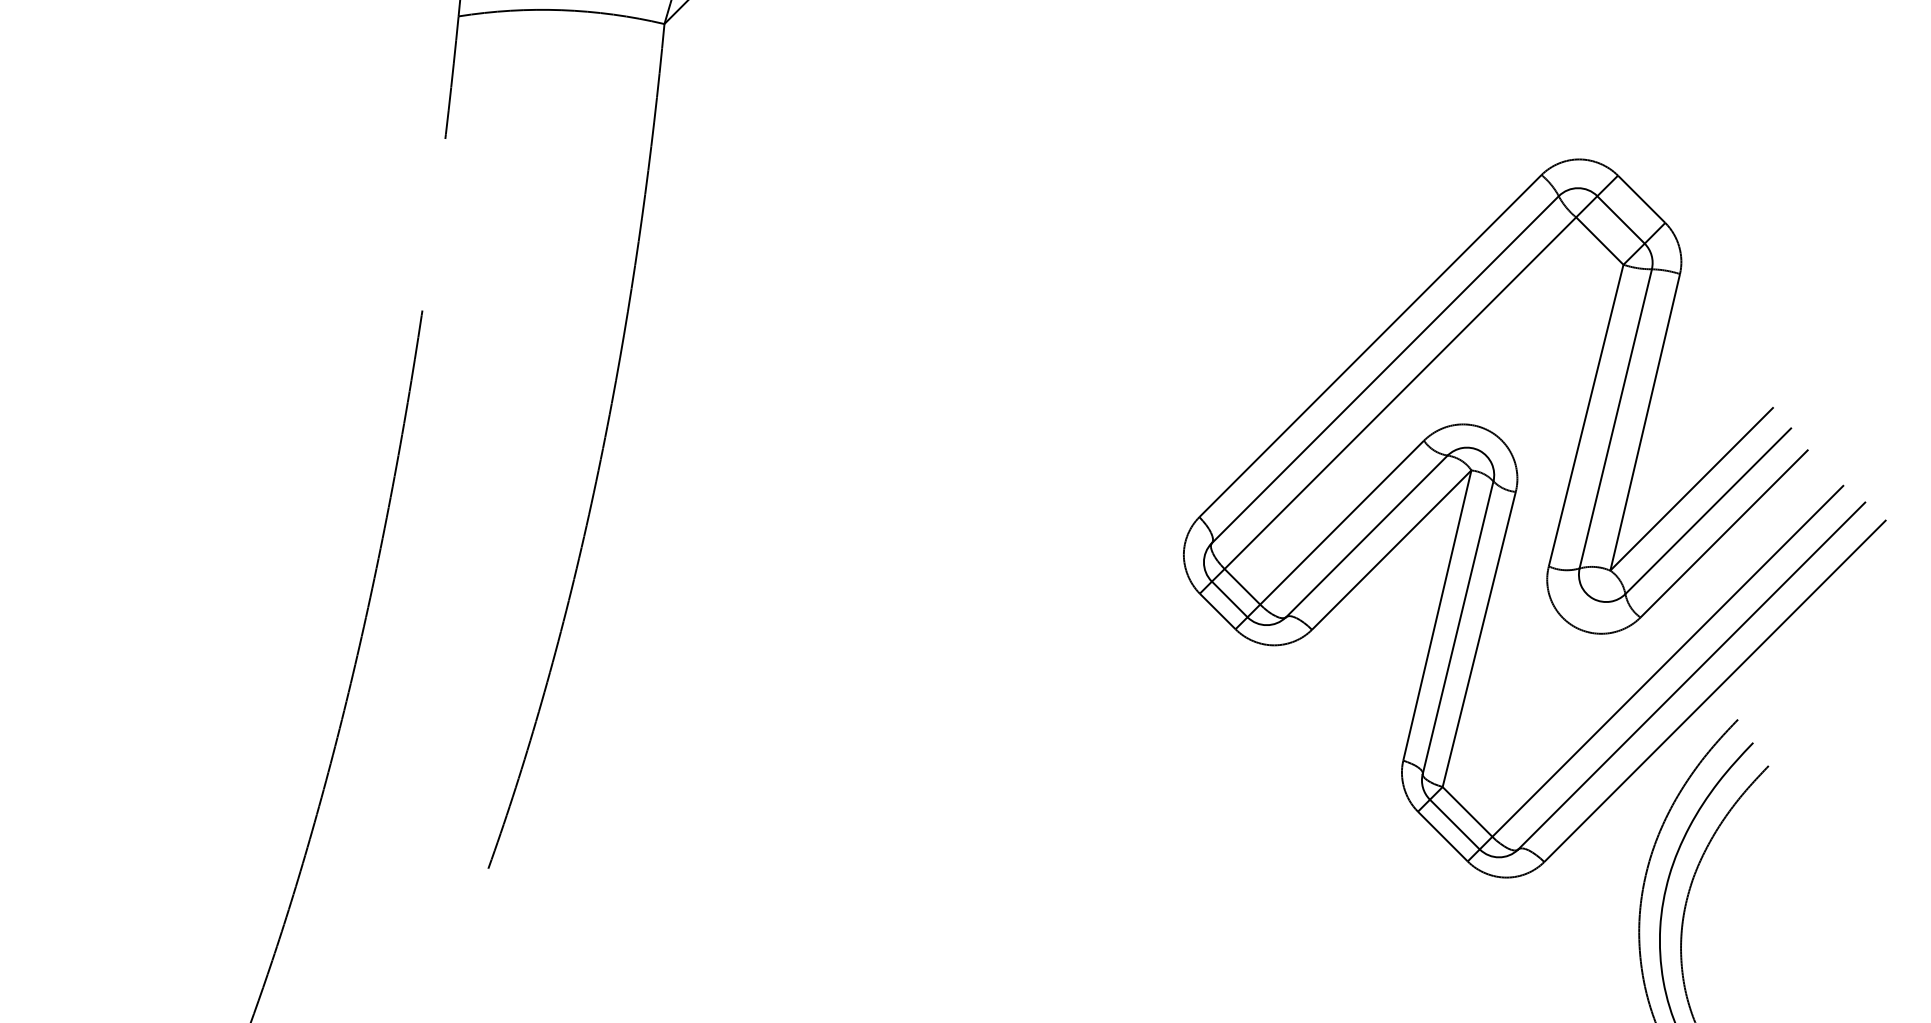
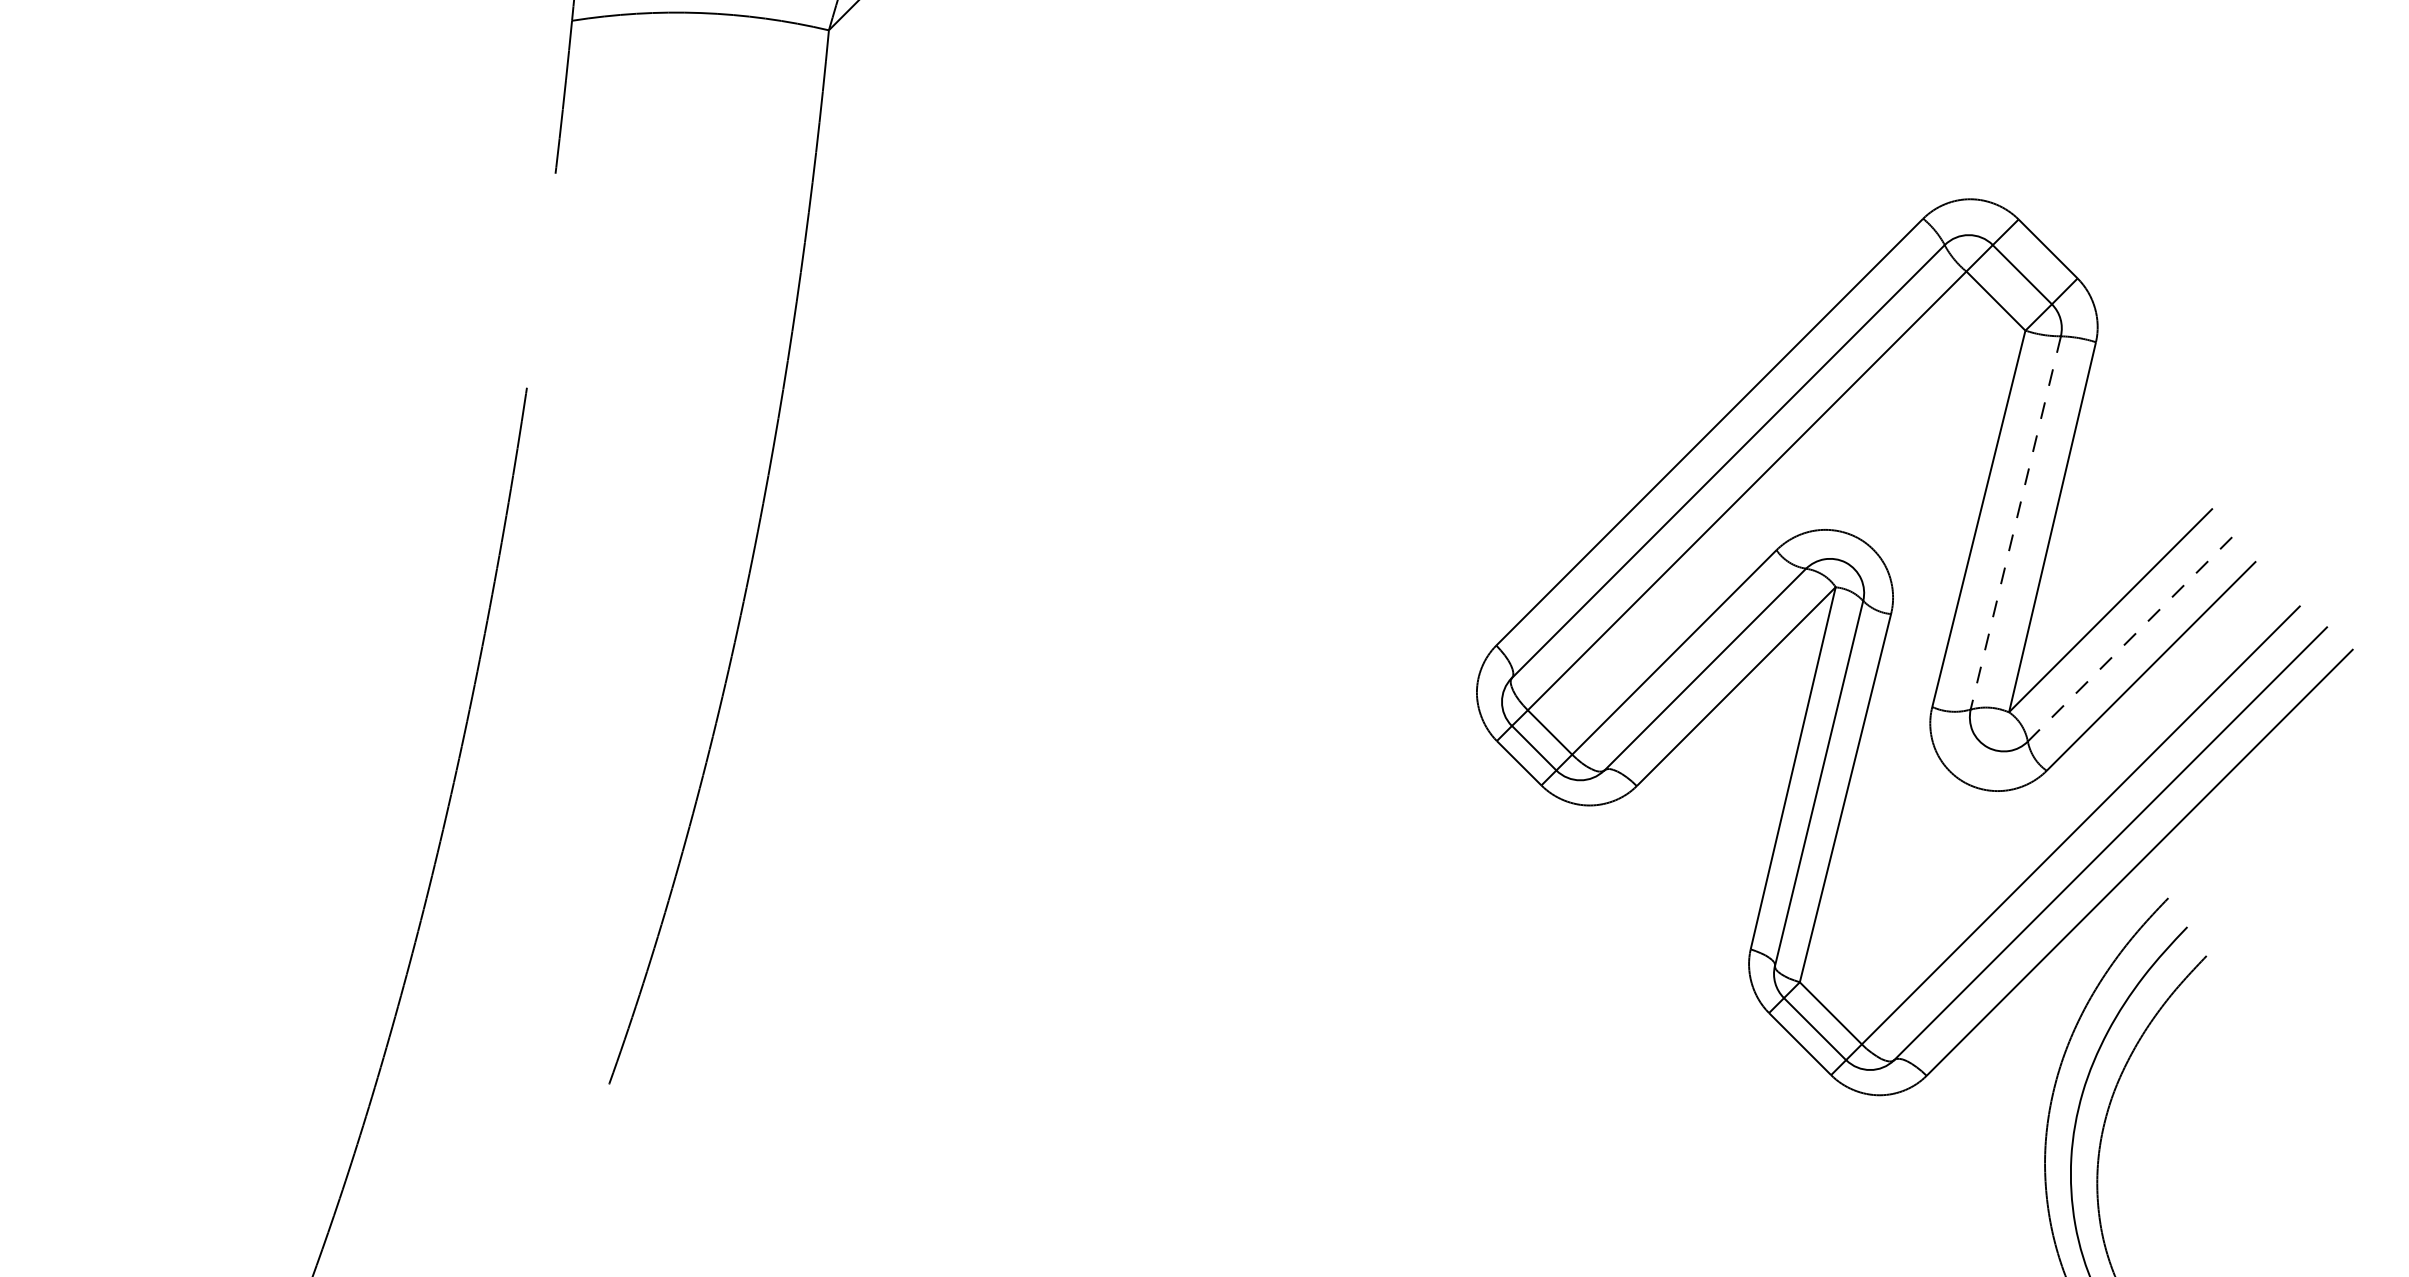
line: (1615, 418) -> (2015, 522), solid -> dashed
line: (1708, 510) -> (2131, 637), solid -> dashed

